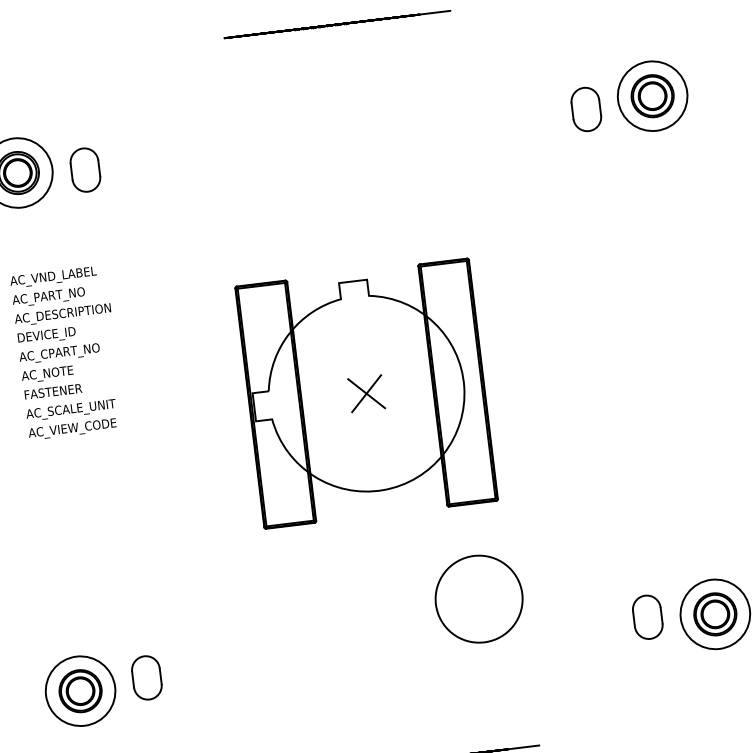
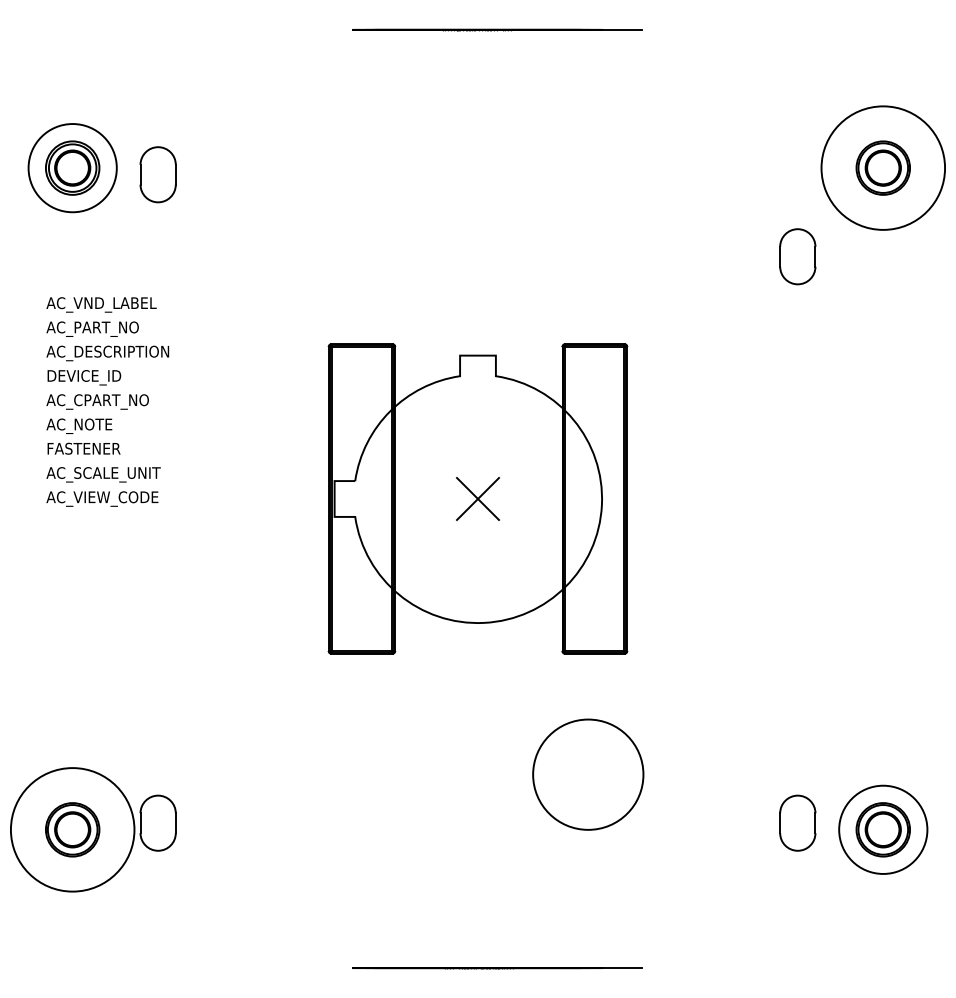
circle: (652, 96) -> (883, 168), size x1.4
part: (586, 109) -> (797, 256), moved
circle: (80, 690) -> (72, 829), size x1.4

